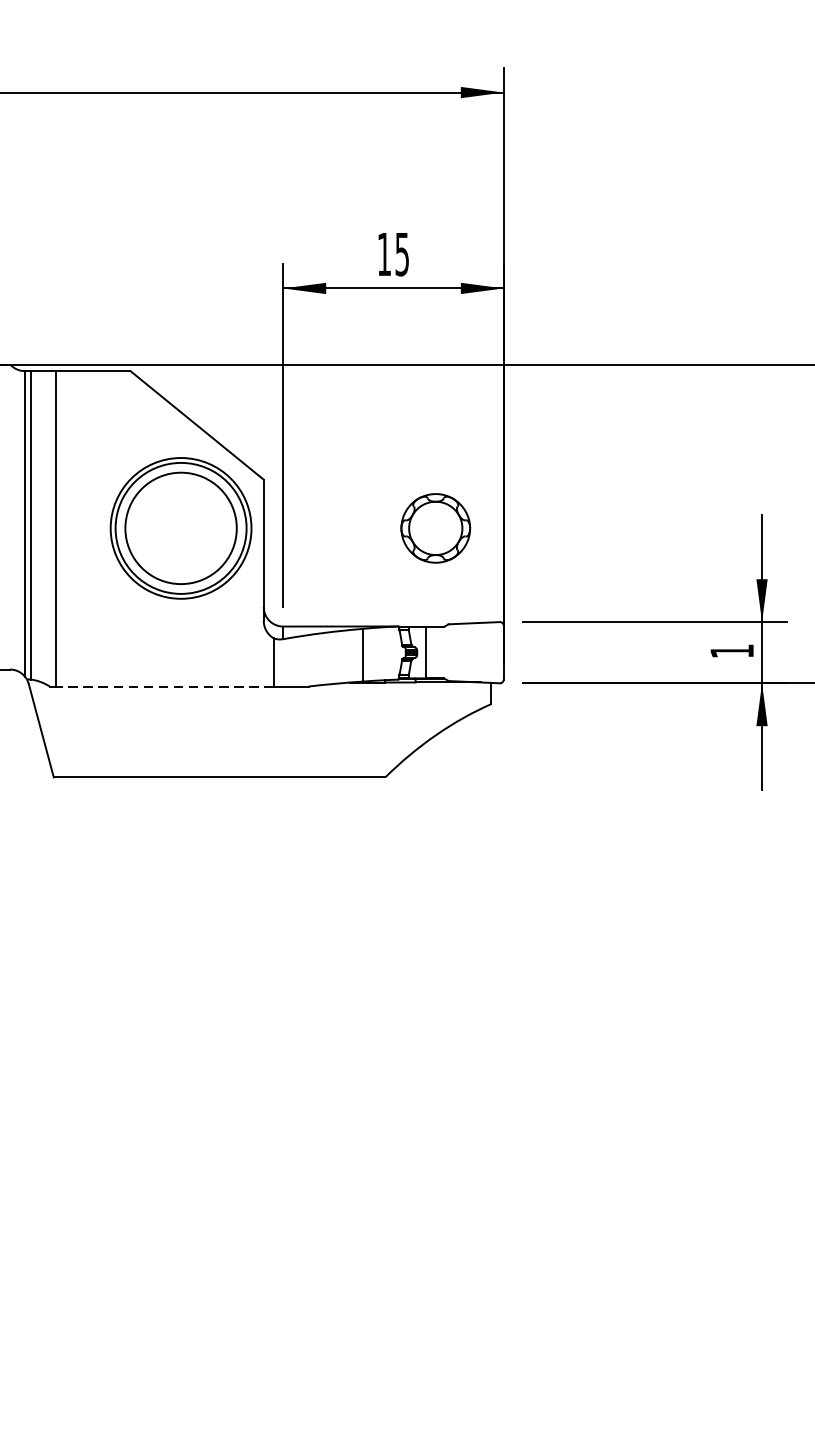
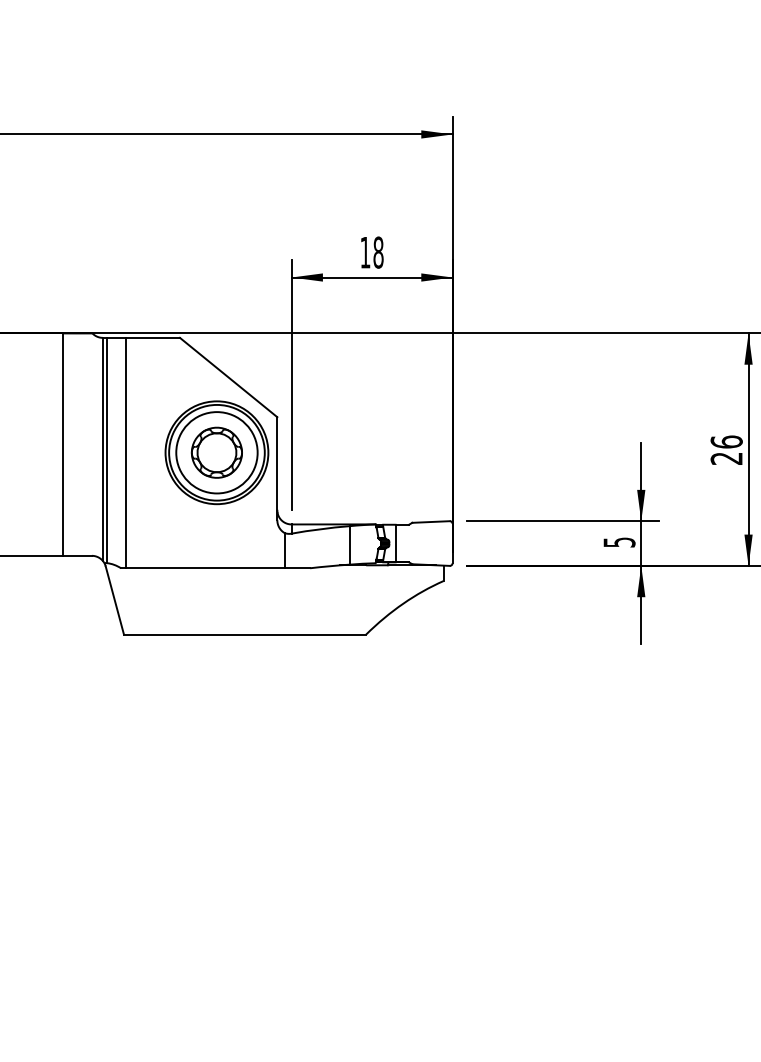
text: (402, 254) -> (378, 252), 15 -> 18
part: (435, 528) -> (216, 452), moved
text: (732, 651) -> (619, 542), 1 -> 5
line: (164, 686) -> (204, 568), dashed -> solid

